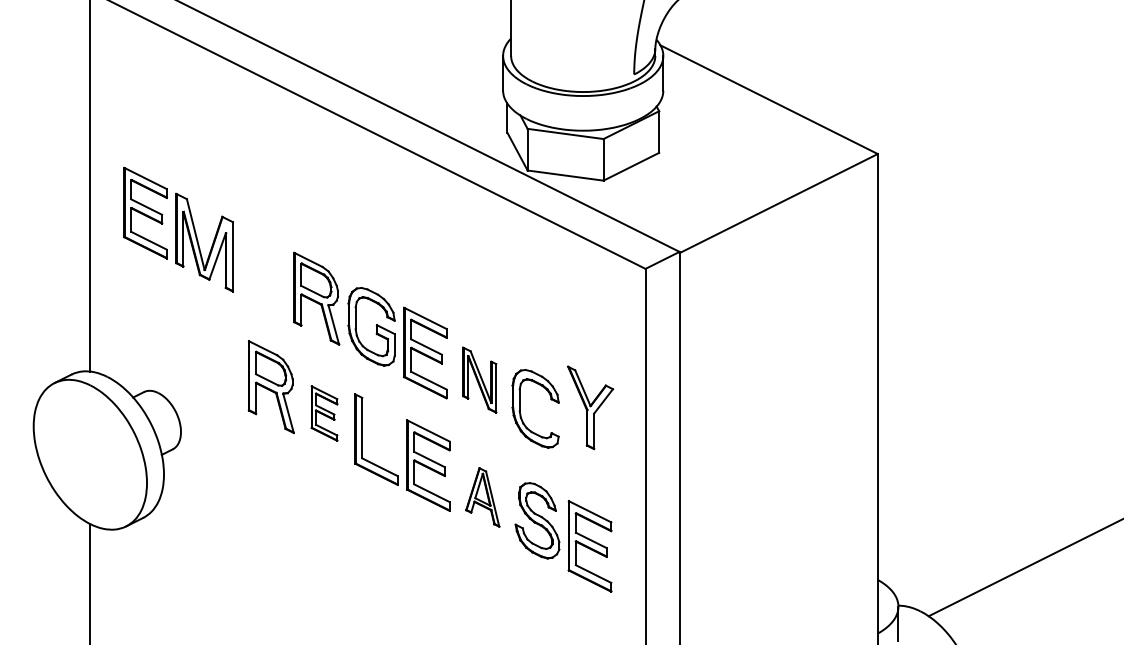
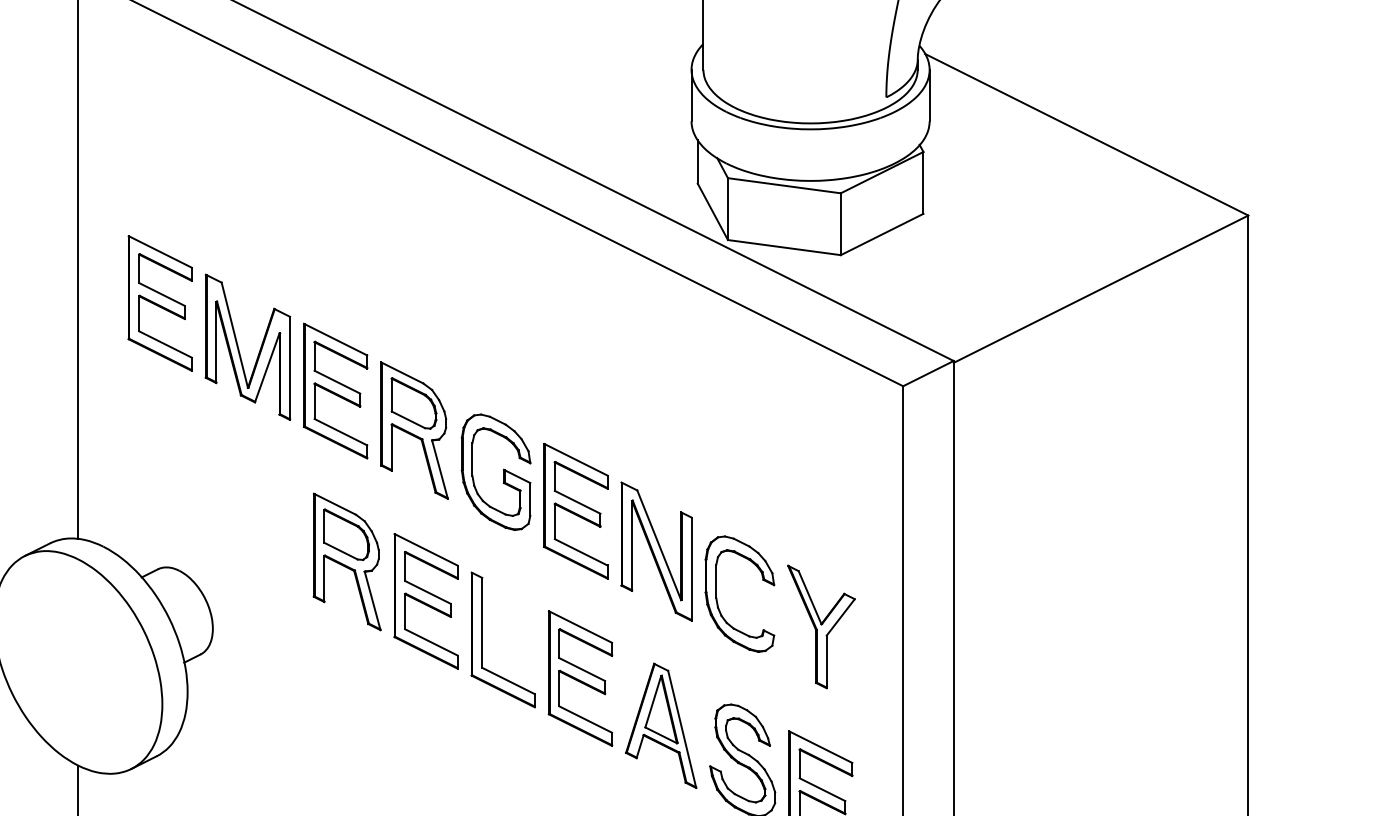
part: (263, 271) -> (335, 390), added
part: (479, 379) -> (656, 550), size x1.43
part: (590, 407) -> (821, 626), moved
part: (324, 413) -> (426, 601), size x1.67
part: (482, 497) -> (660, 725), size x1.43

